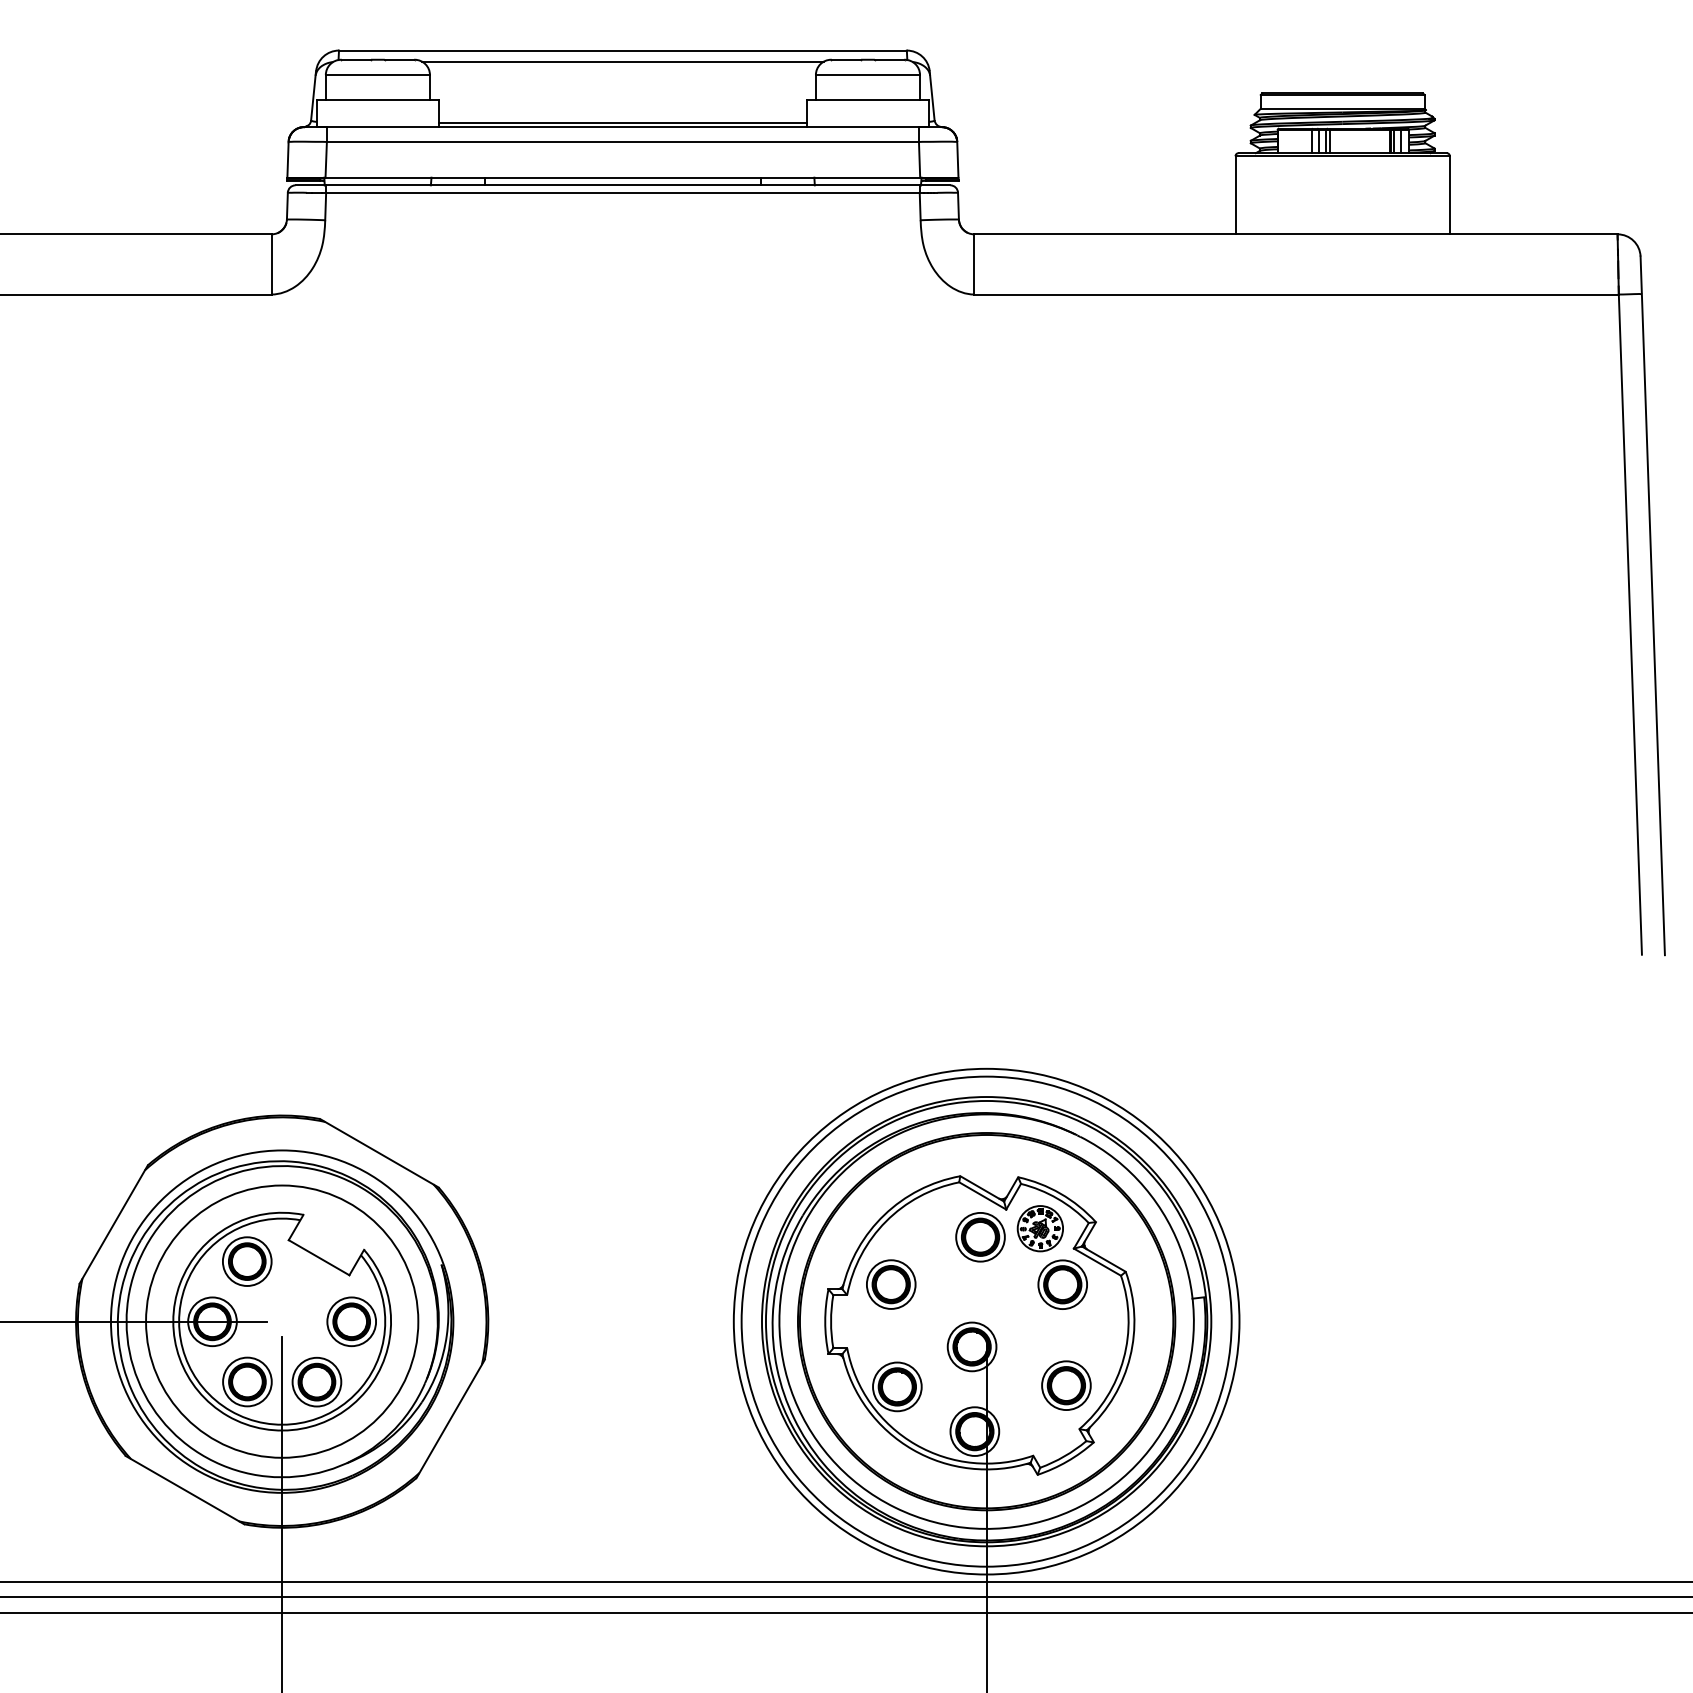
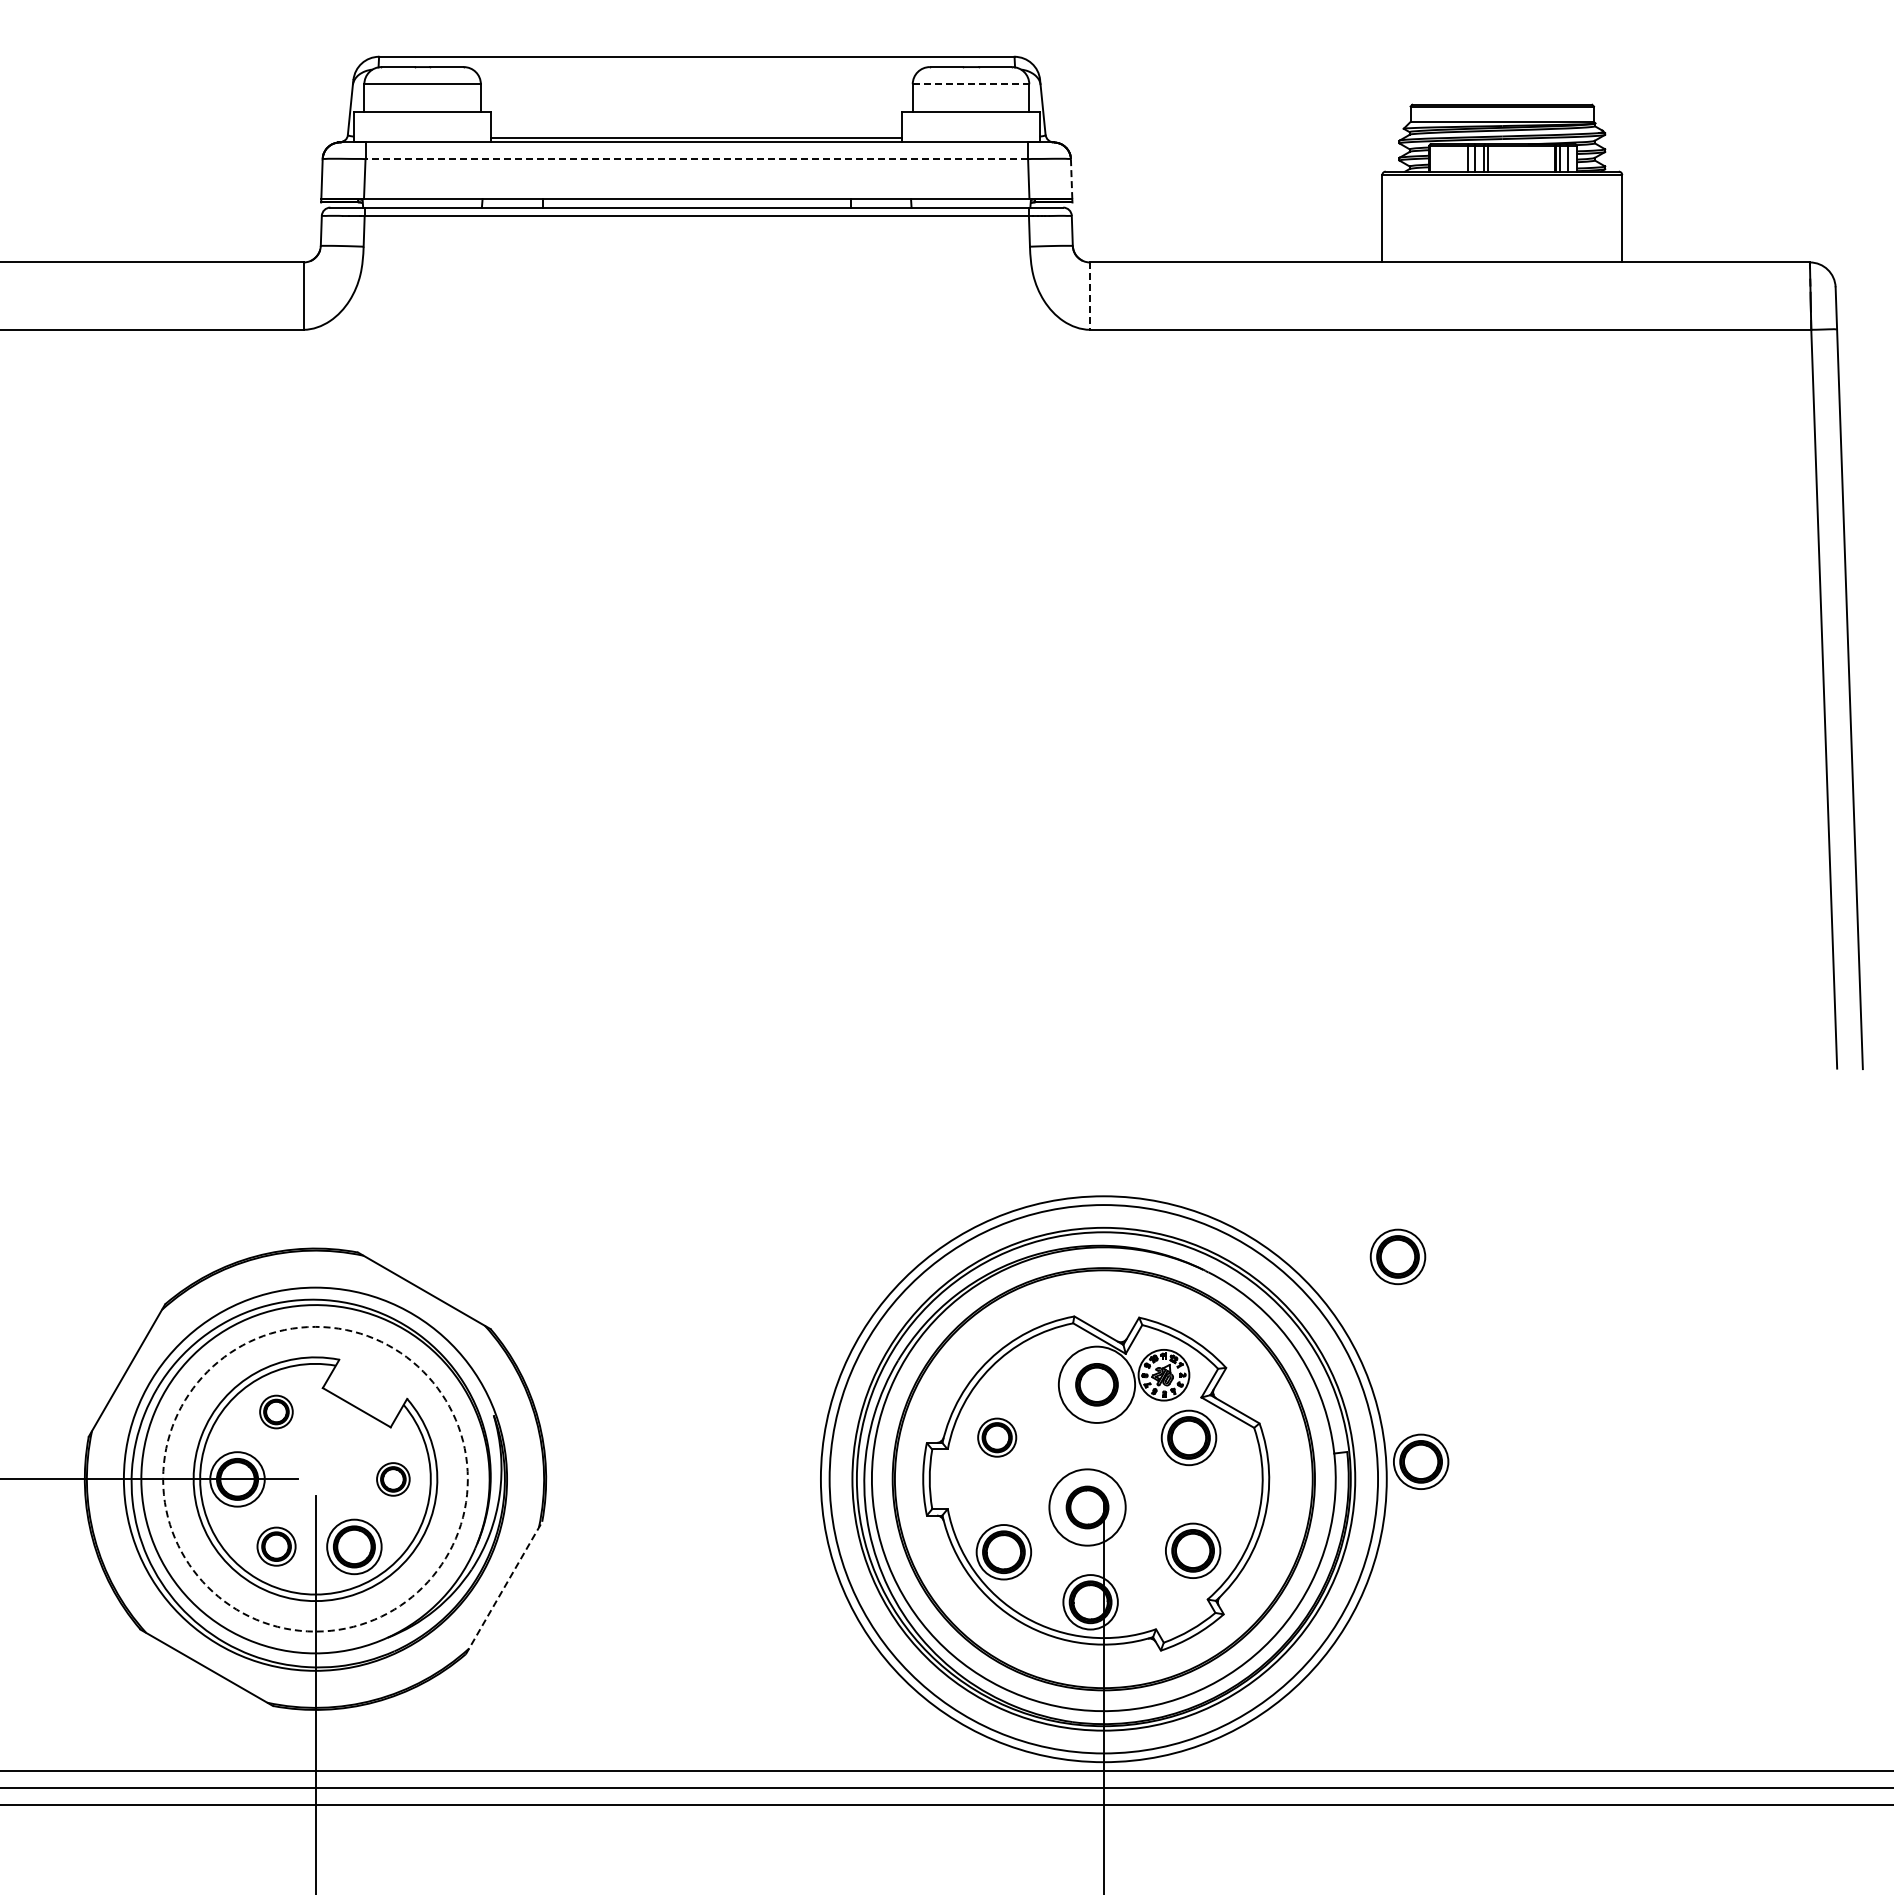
line: (622, 61) -> (696, 69), removed
line: (868, 75) -> (971, 84), solid -> dashed
line: (622, 142) -> (696, 159), solid -> dashed
line: (957, 160) -> (1071, 179), solid -> dashed
line: (973, 264) -> (1089, 296), solid -> dashed
part: (1249, 1122) -> (1397, 1256), added
circle: (980, 1237) -> (1096, 1384), size x1.4
part: (247, 1261) -> (276, 1411), size x0.6
part: (891, 1284) -> (997, 1437), size x0.7
part: (1270, 1305) -> (1421, 1461), added
circle: (282, 1321) -> (315, 1478), solid -> dashed
part: (351, 1321) -> (393, 1479), size x0.6
circle: (972, 1346) -> (1087, 1507), size x1.4
part: (247, 1381) -> (276, 1546), size x0.7
line: (451, 1418) -> (504, 1587), solid -> dashed

